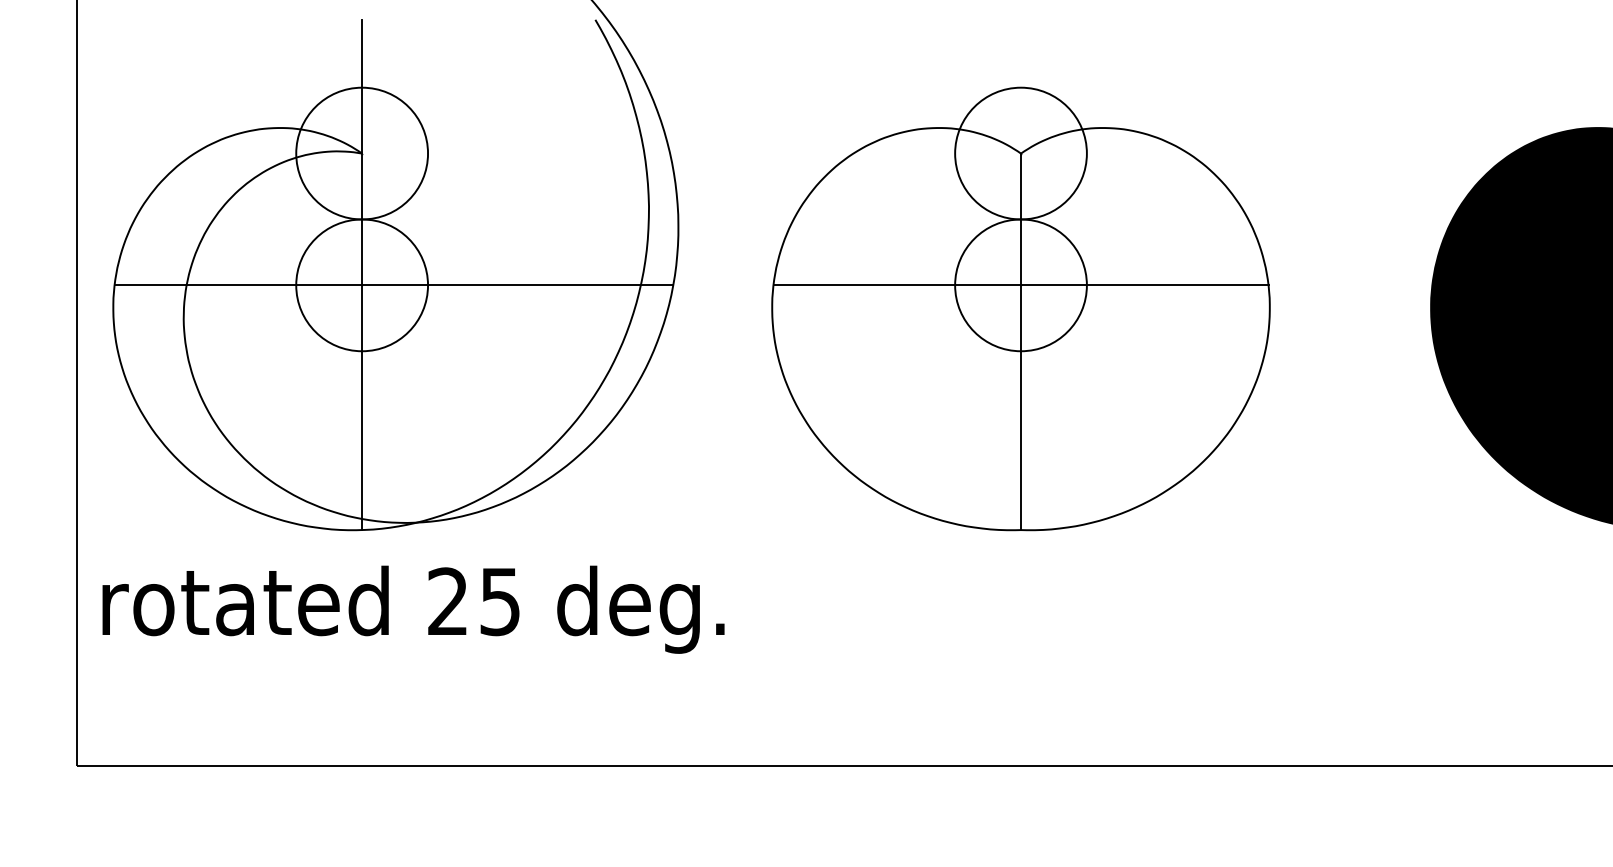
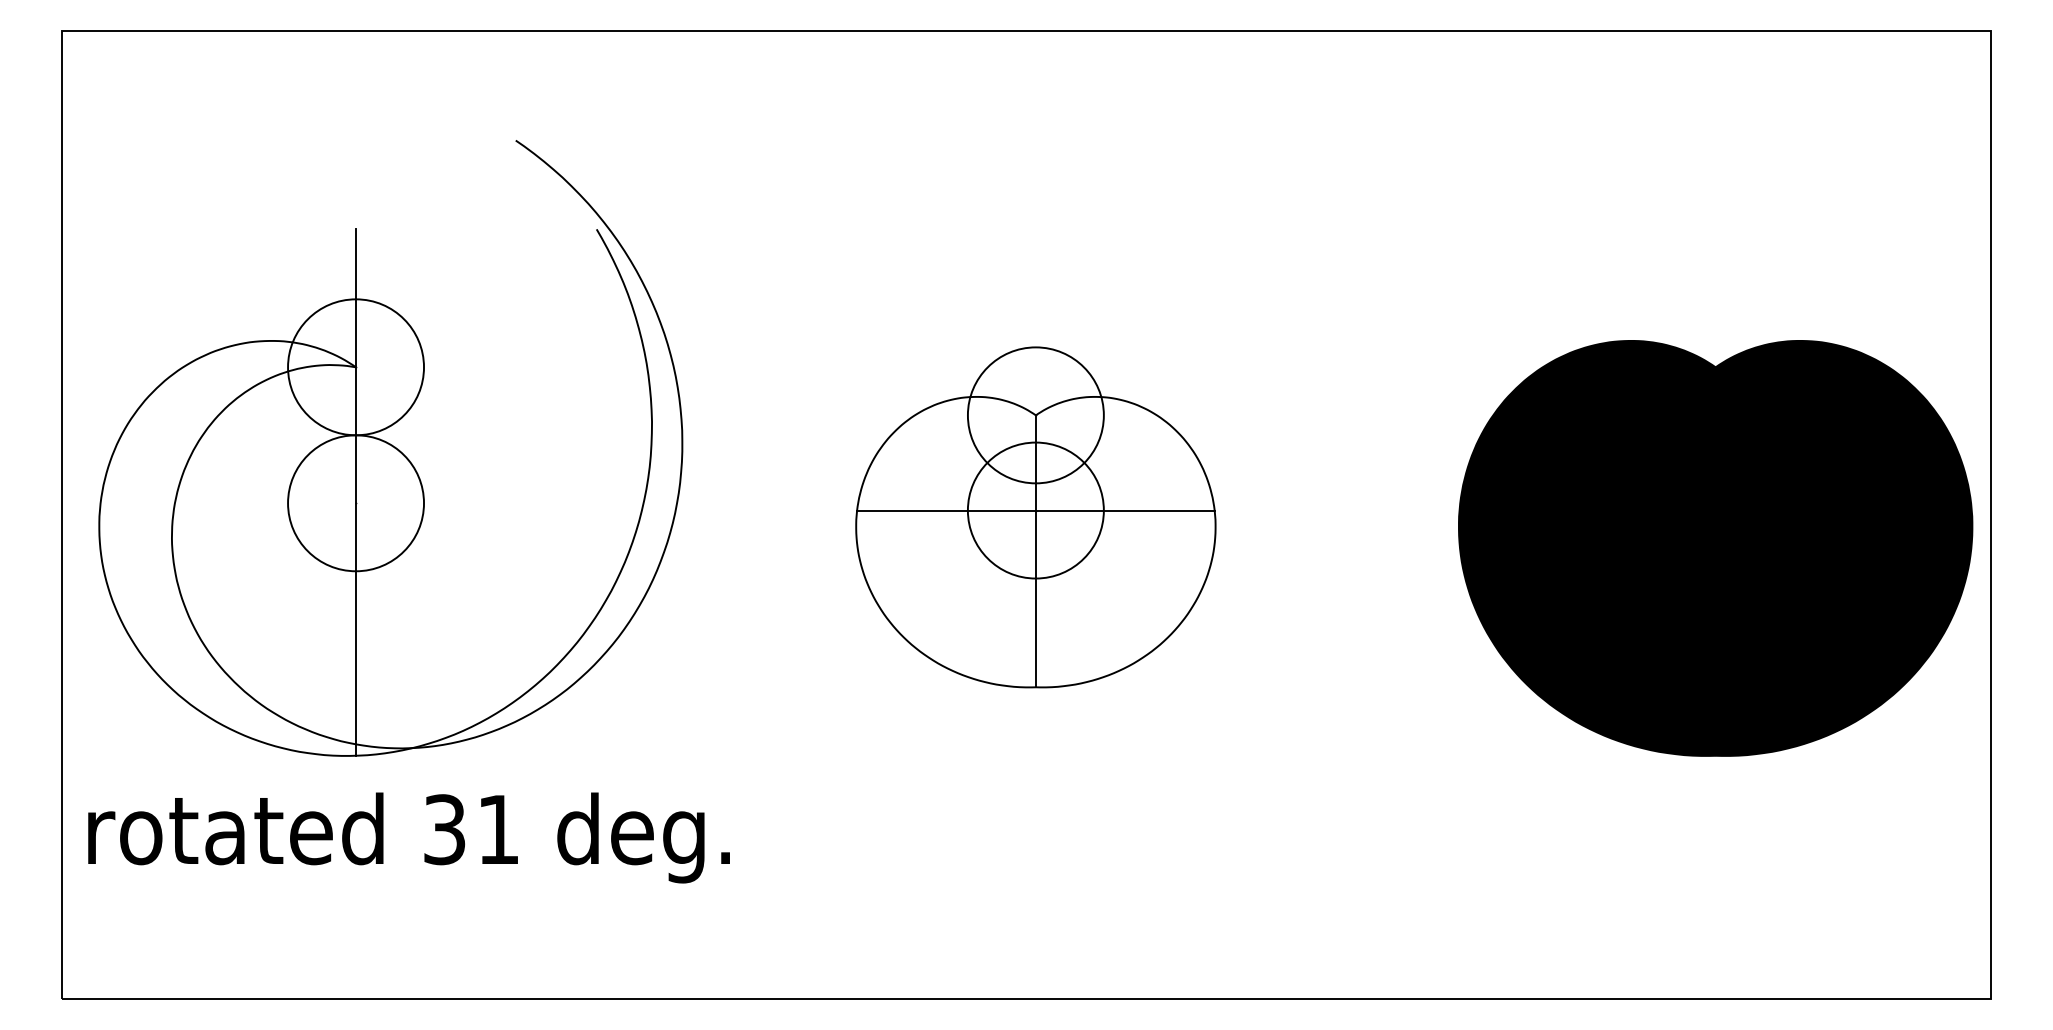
line: (393, 285) -> (388, 503), removed
part: (1020, 308) -> (1035, 527), size x0.7
text: (474, 601) -> (471, 829), 25 -> 31

